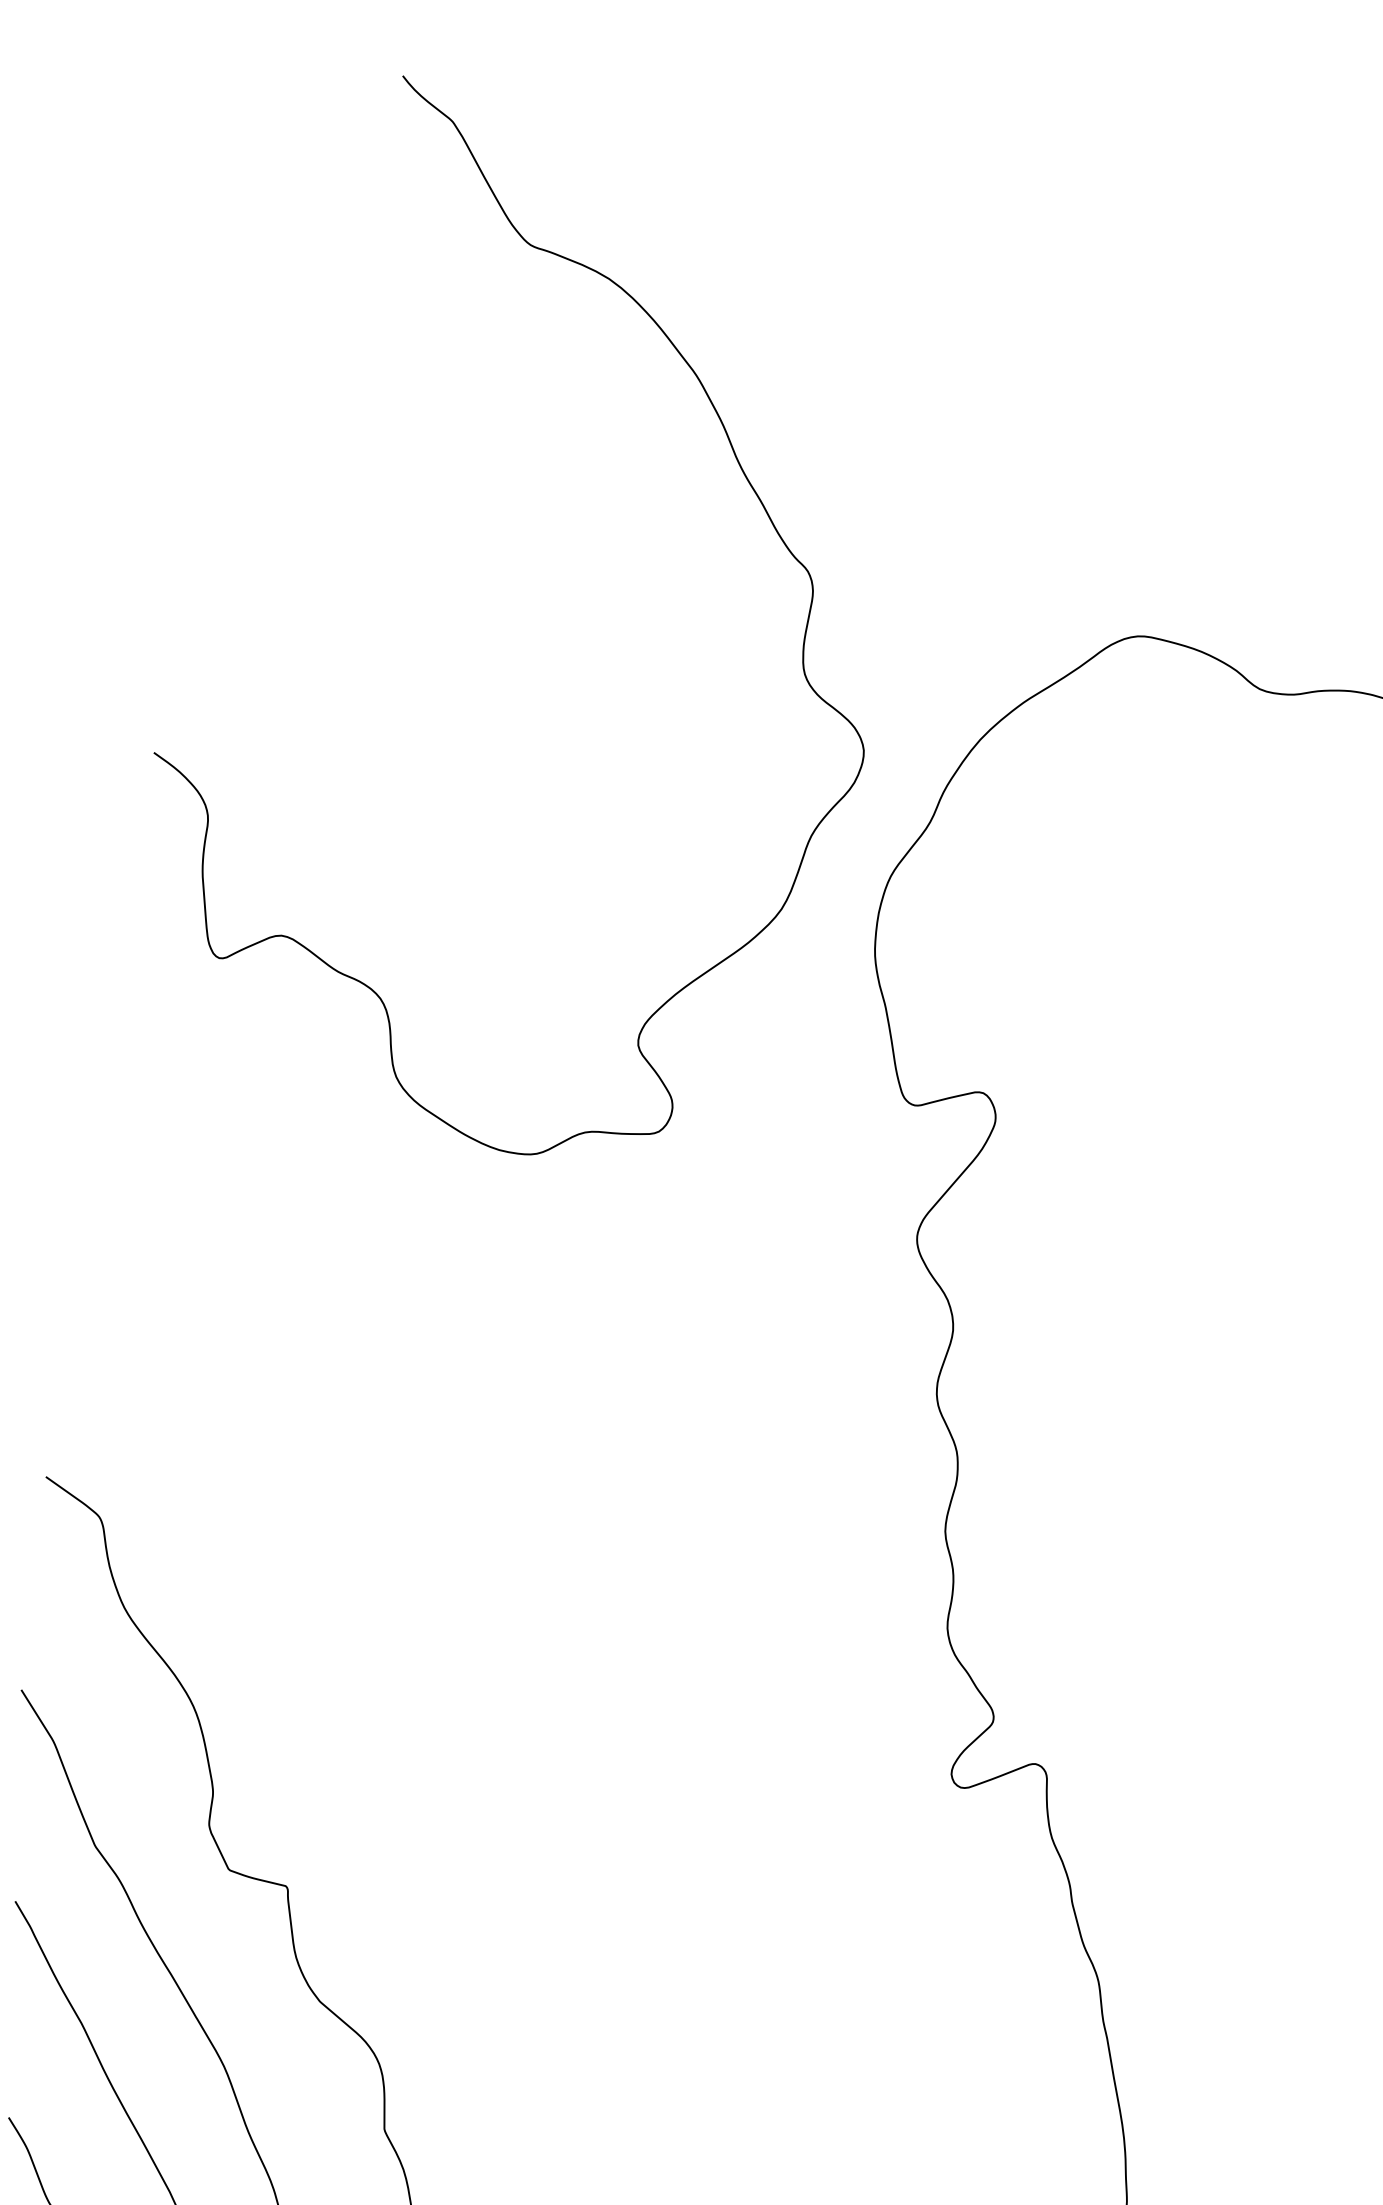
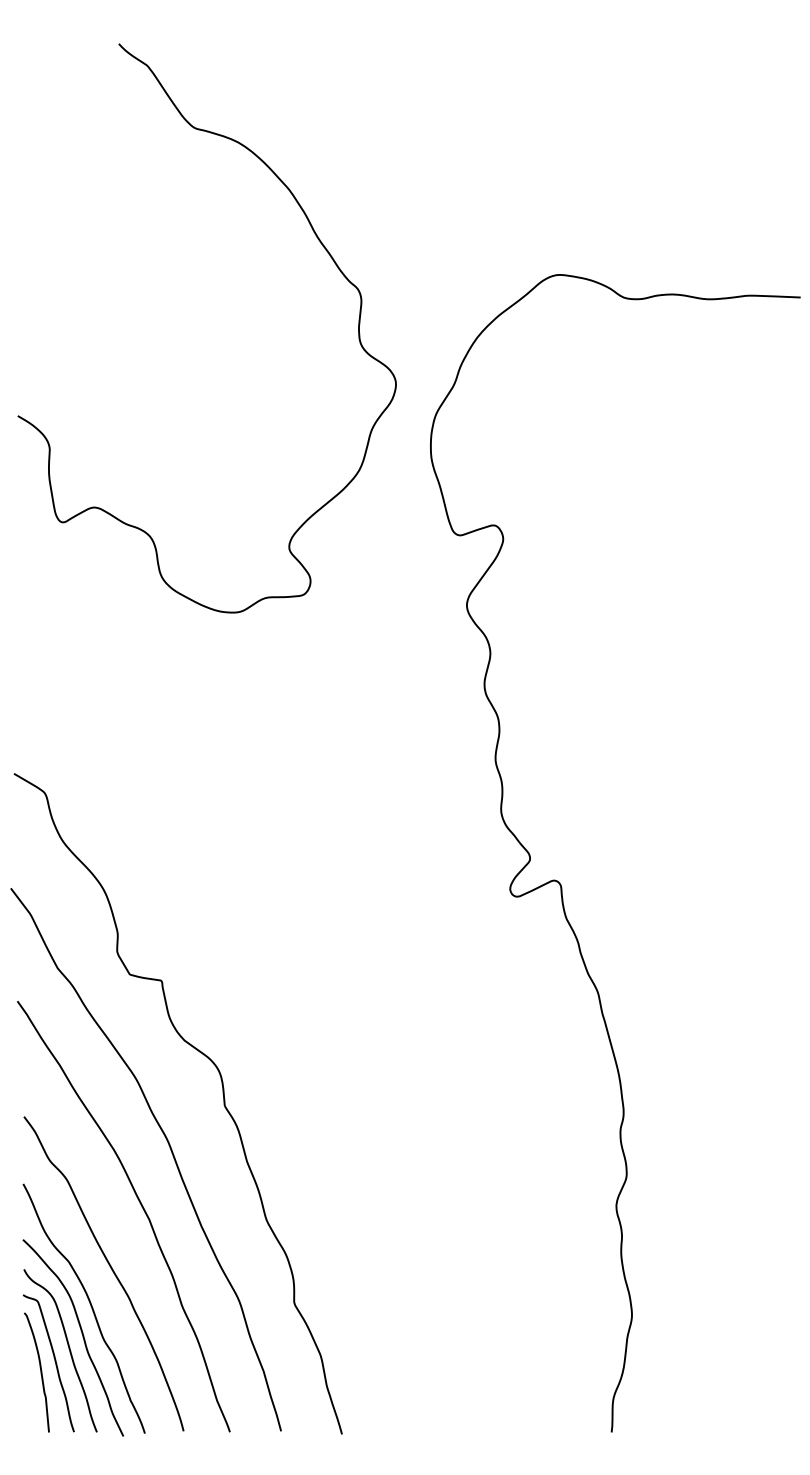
curve: (749, 486) -> (322, 246), moved

